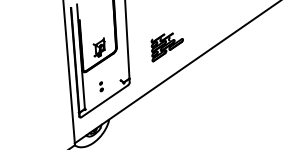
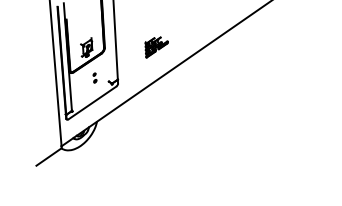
part: (166, 47) -> (156, 47), size x0.7
part: (100, 86) -> (94, 77), moved

